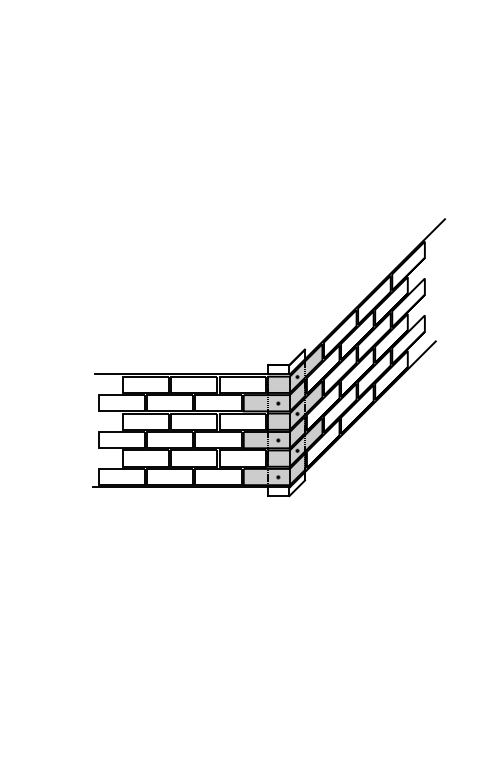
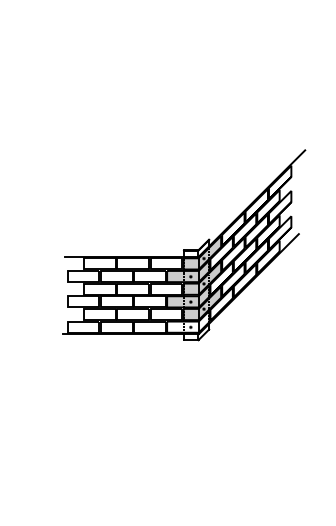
fill: (274, 468) -> (188, 321), removed

